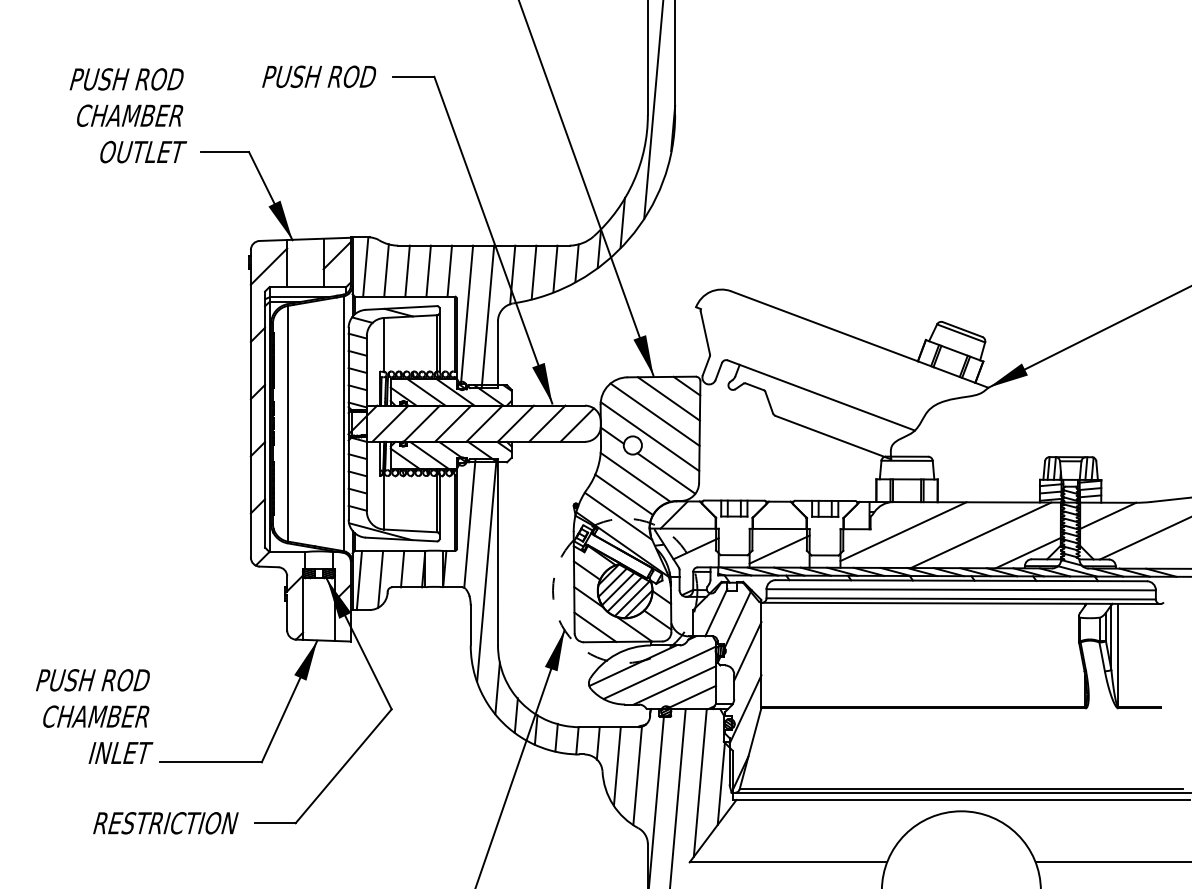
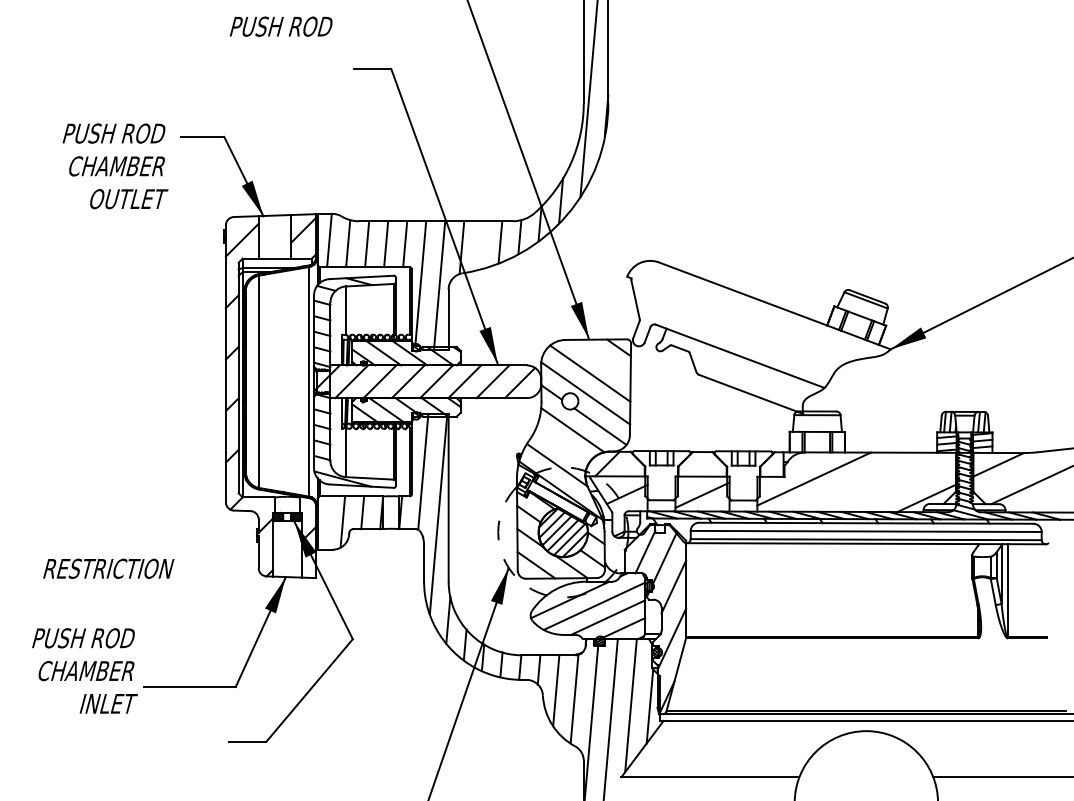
text: (318, 76) -> (280, 26), moved
text: (128, 115) -> (115, 166), moved
line: (533, 272) -> (480, 245), removed
line: (668, 398) -> (602, 359), removed
line: (624, 494) -> (562, 445), removed
line: (980, 534) -> (883, 481), removed
line: (359, 580) -> (323, 523), removed
text: (94, 716) -> (84, 670), moved
text: (165, 823) -> (108, 569), moved

